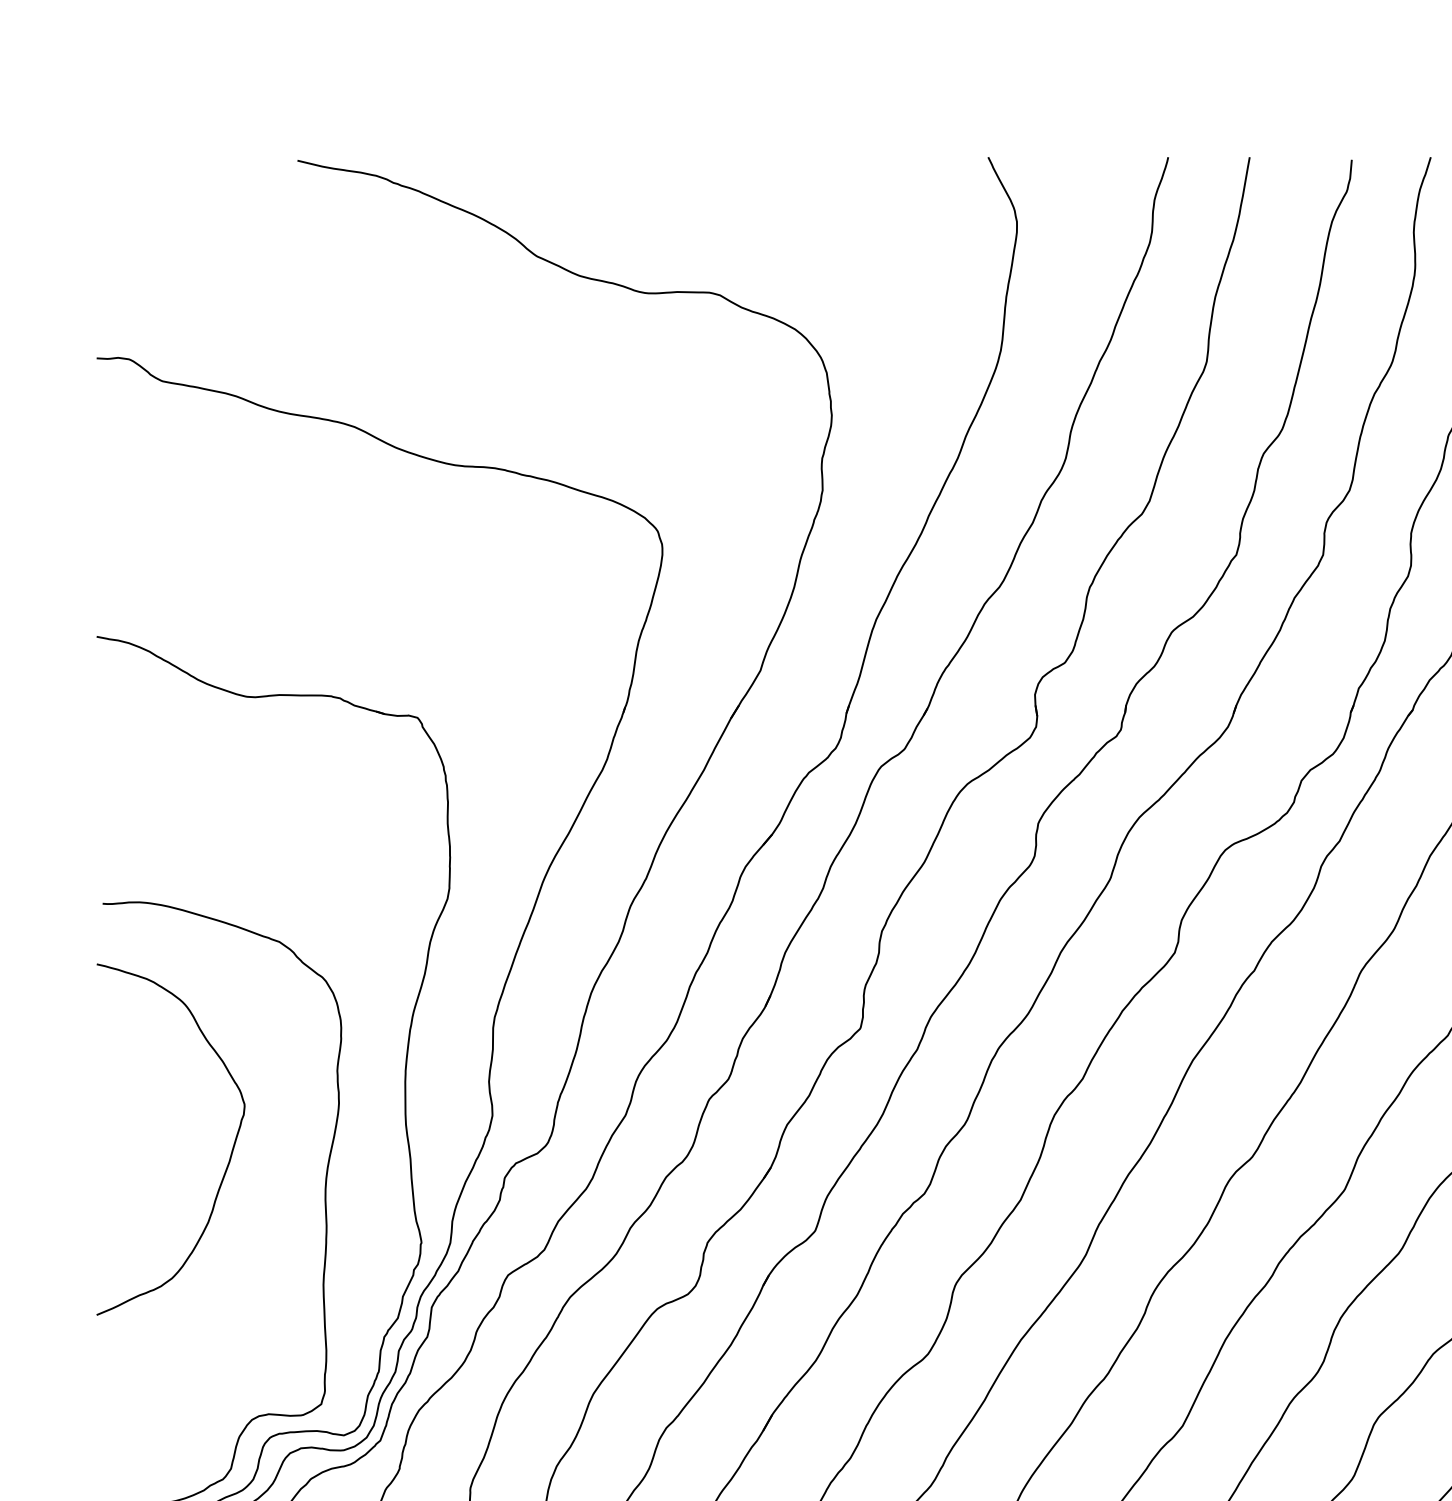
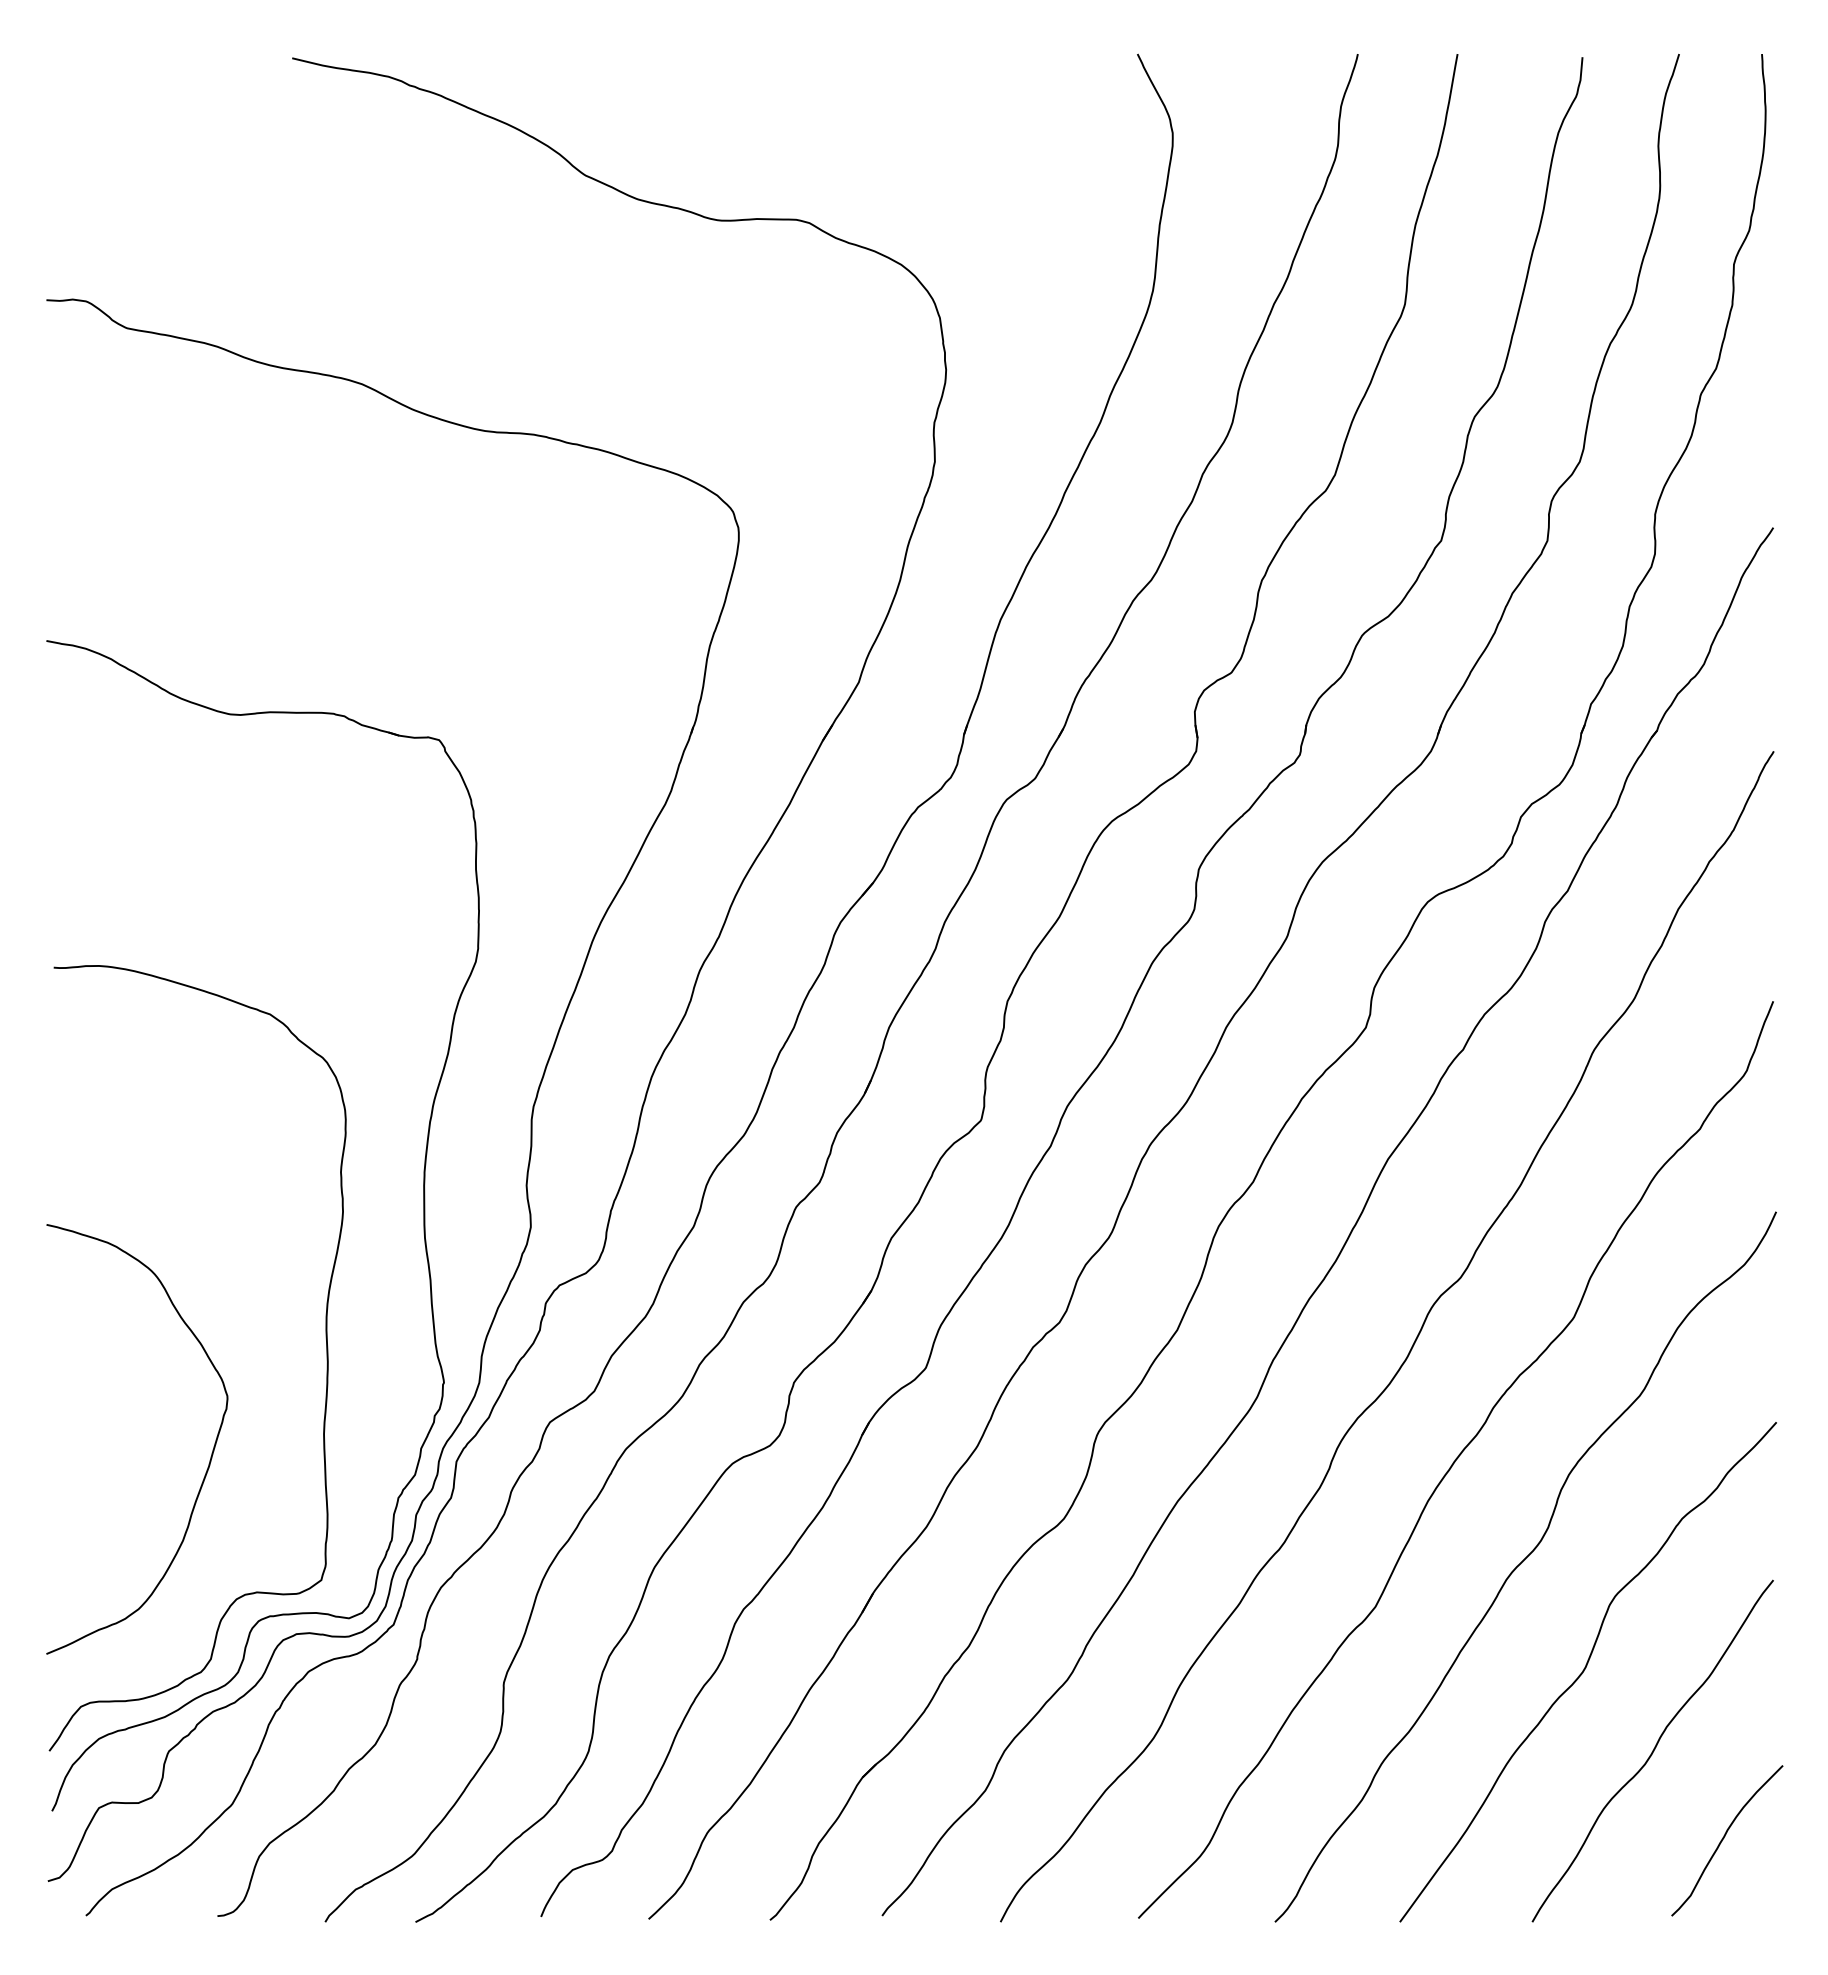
curve: (229, 1159) -> (208, 1463), moved

